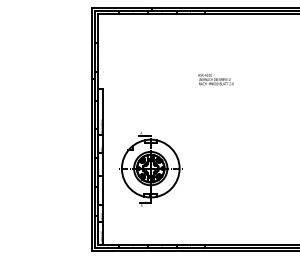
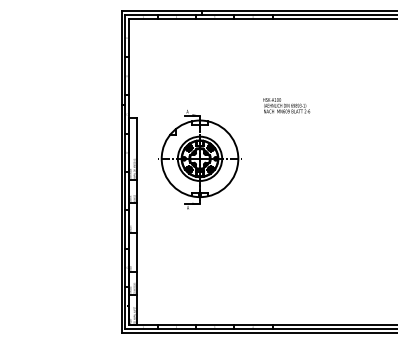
part: (150, 168) -> (199, 158), moved

